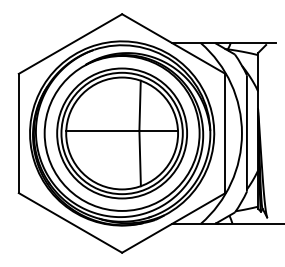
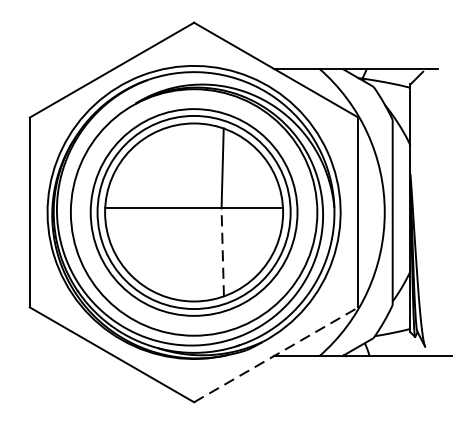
line: (140, 158) -> (223, 252), solid -> dashed
line: (173, 222) -> (275, 354), solid -> dashed

